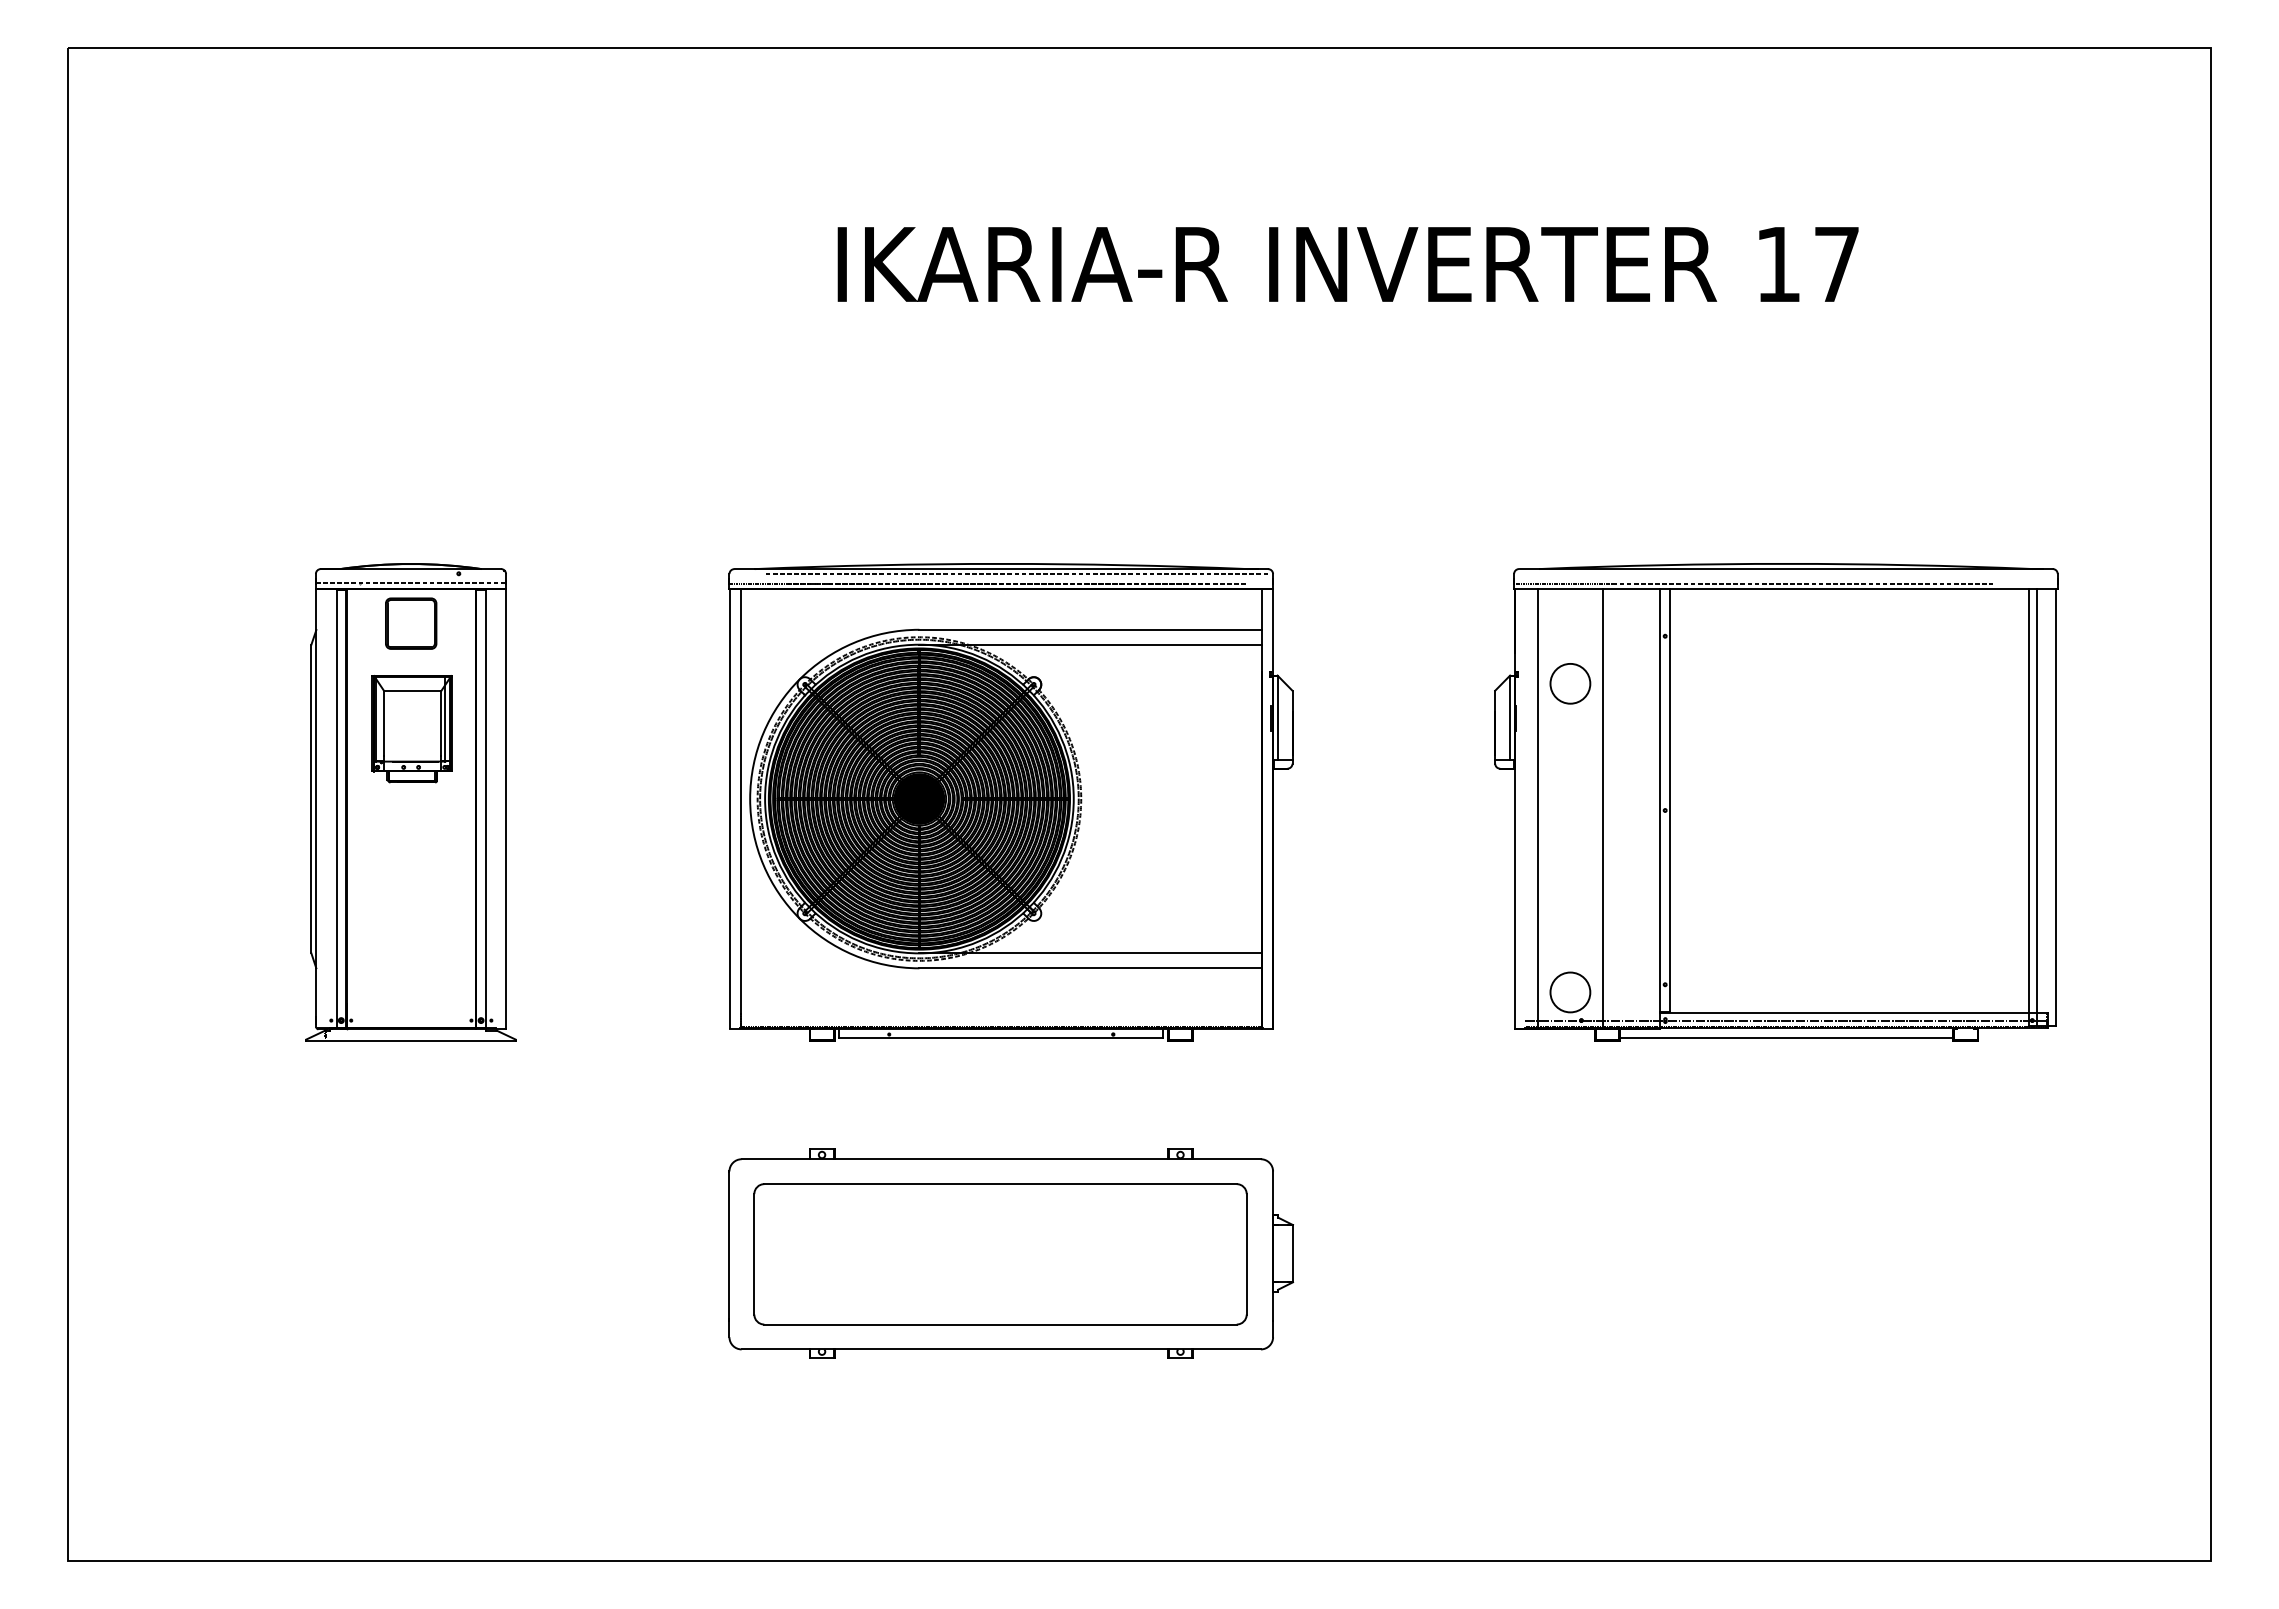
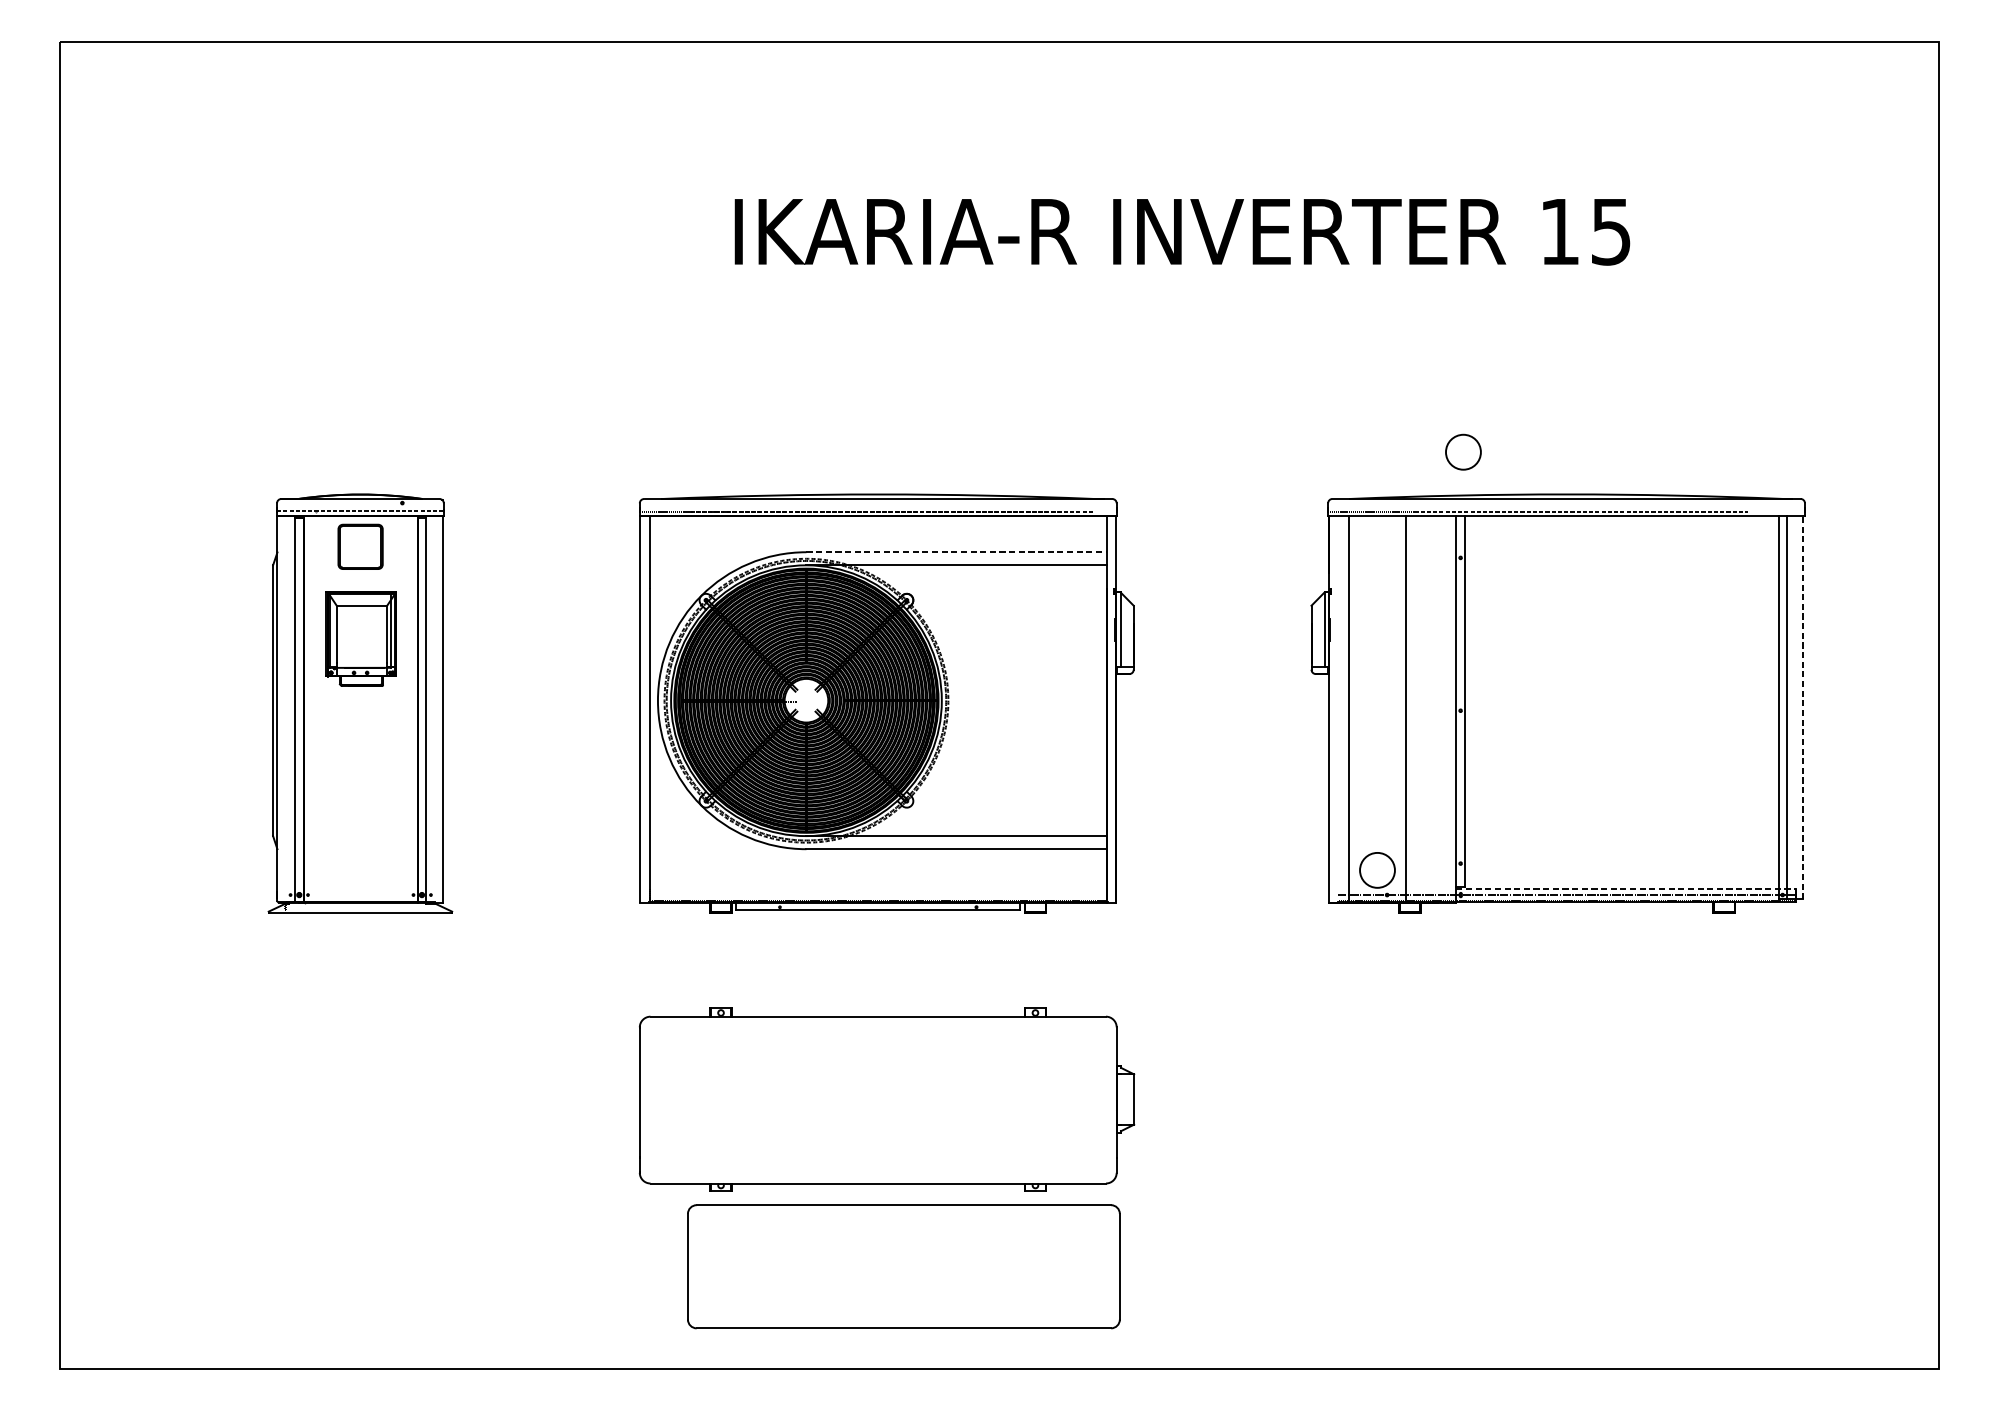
text: (1836, 265) -> (1610, 232), 17 -> 15
line: (1016, 573) -> (891, 502), removed
line: (1091, 629) -> (957, 551), solid -> dashed
circle: (1570, 683) -> (1463, 451), moved
fill: (919, 798) -> (806, 700), removed
line: (2055, 806) -> (1803, 707), solid -> dashed
line: (1854, 1013) -> (1626, 888), solid -> dashed
line: (1786, 1038) -> (1567, 910), removed
part: (1000, 1254) -> (903, 1266), moved

